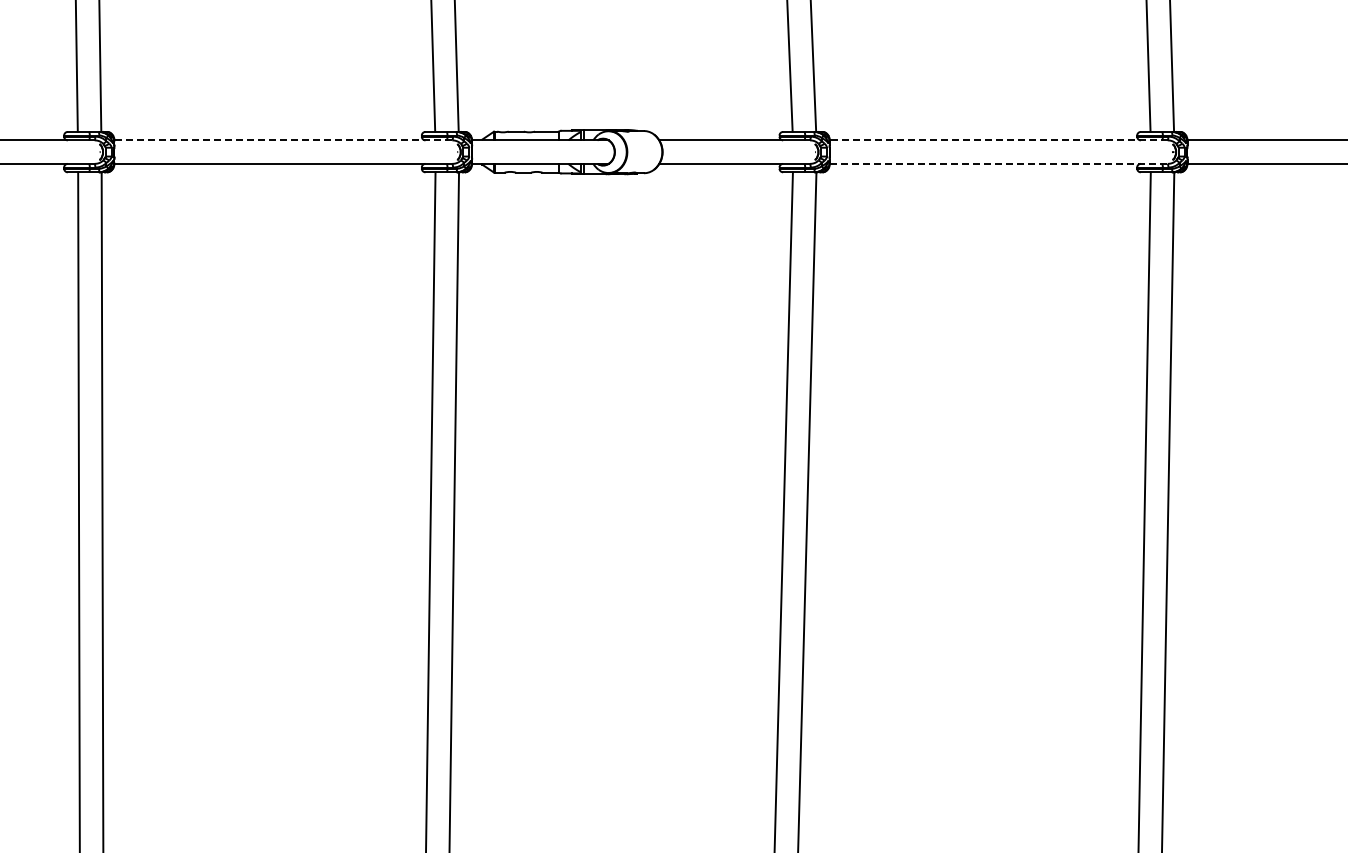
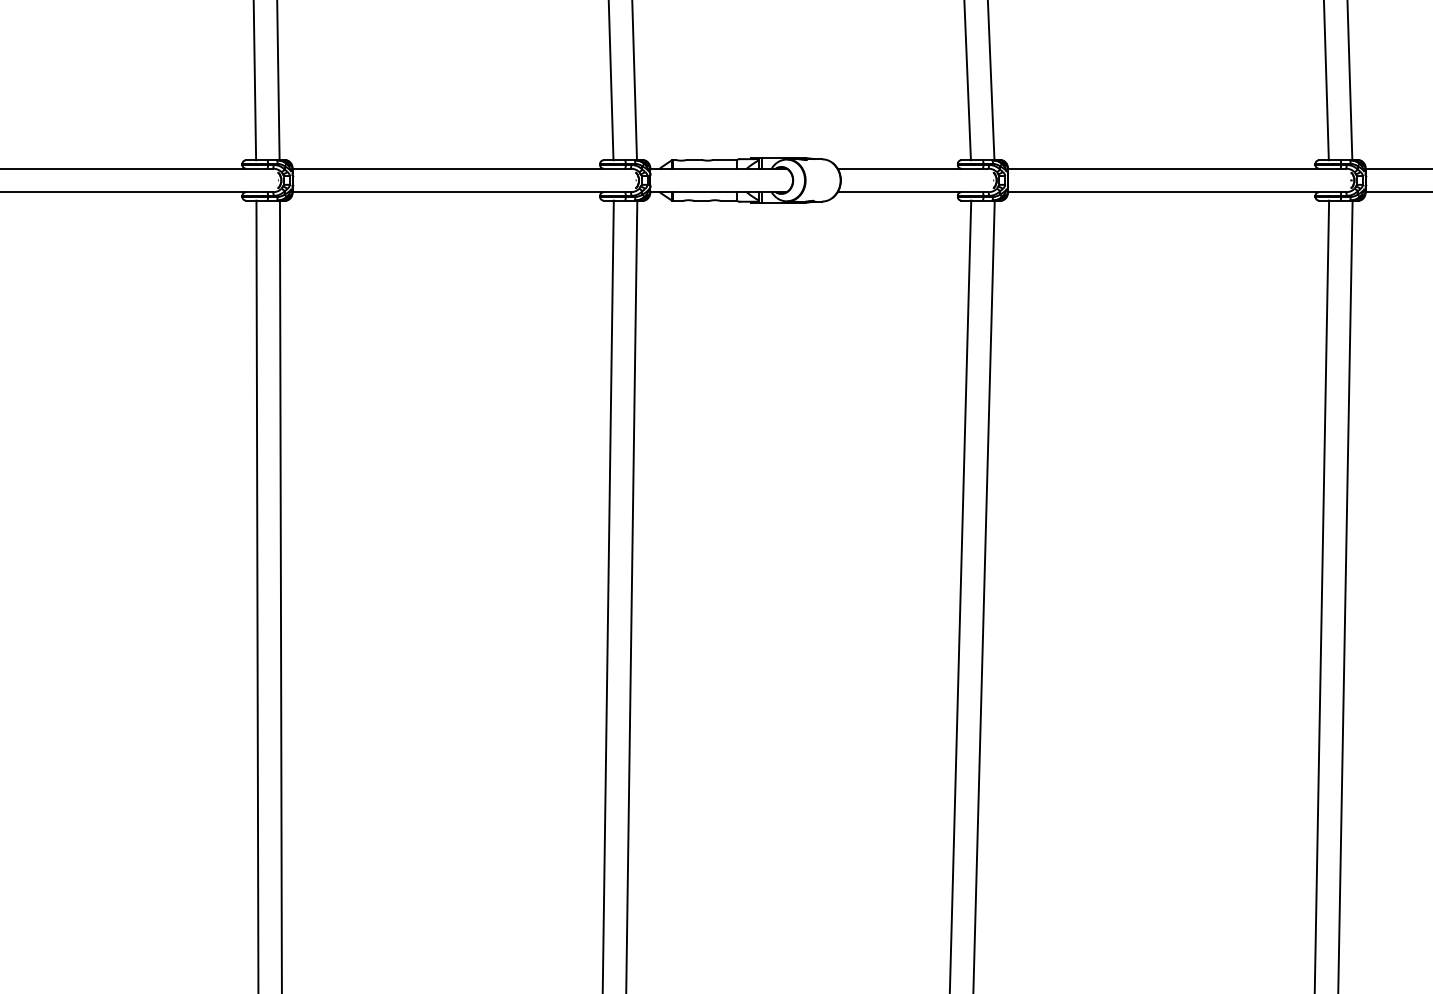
line: (283, 140) -> (461, 168), dashed -> solid
line: (999, 140) -> (1177, 168), dashed -> solid
line: (999, 164) -> (1177, 192), dashed -> solid

